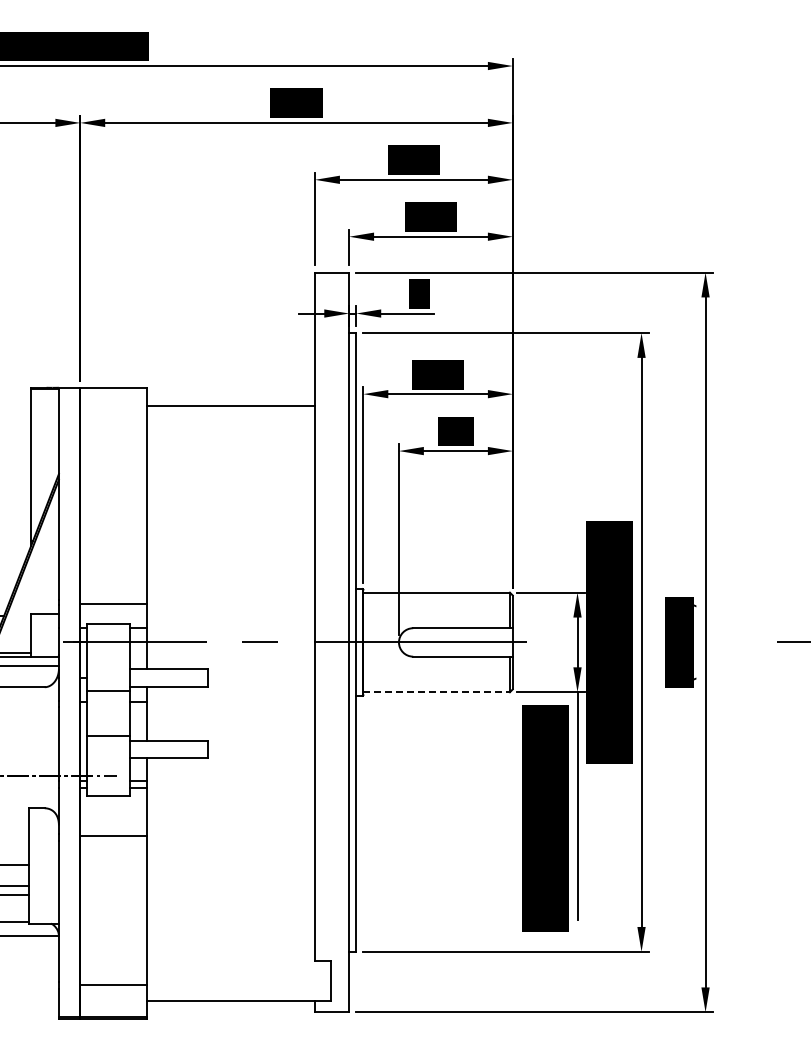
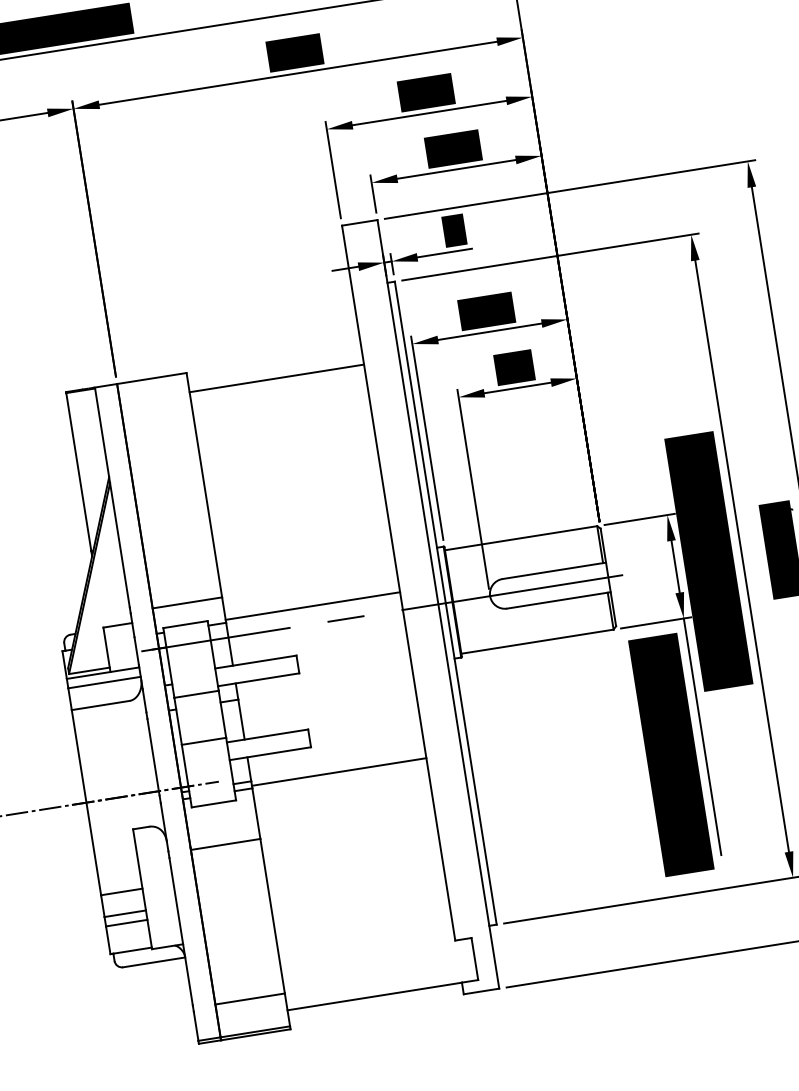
line: (231, 625) -> (313, 606), added
line: (437, 692) -> (538, 641), dashed -> solid
line: (231, 785) -> (339, 772), added

